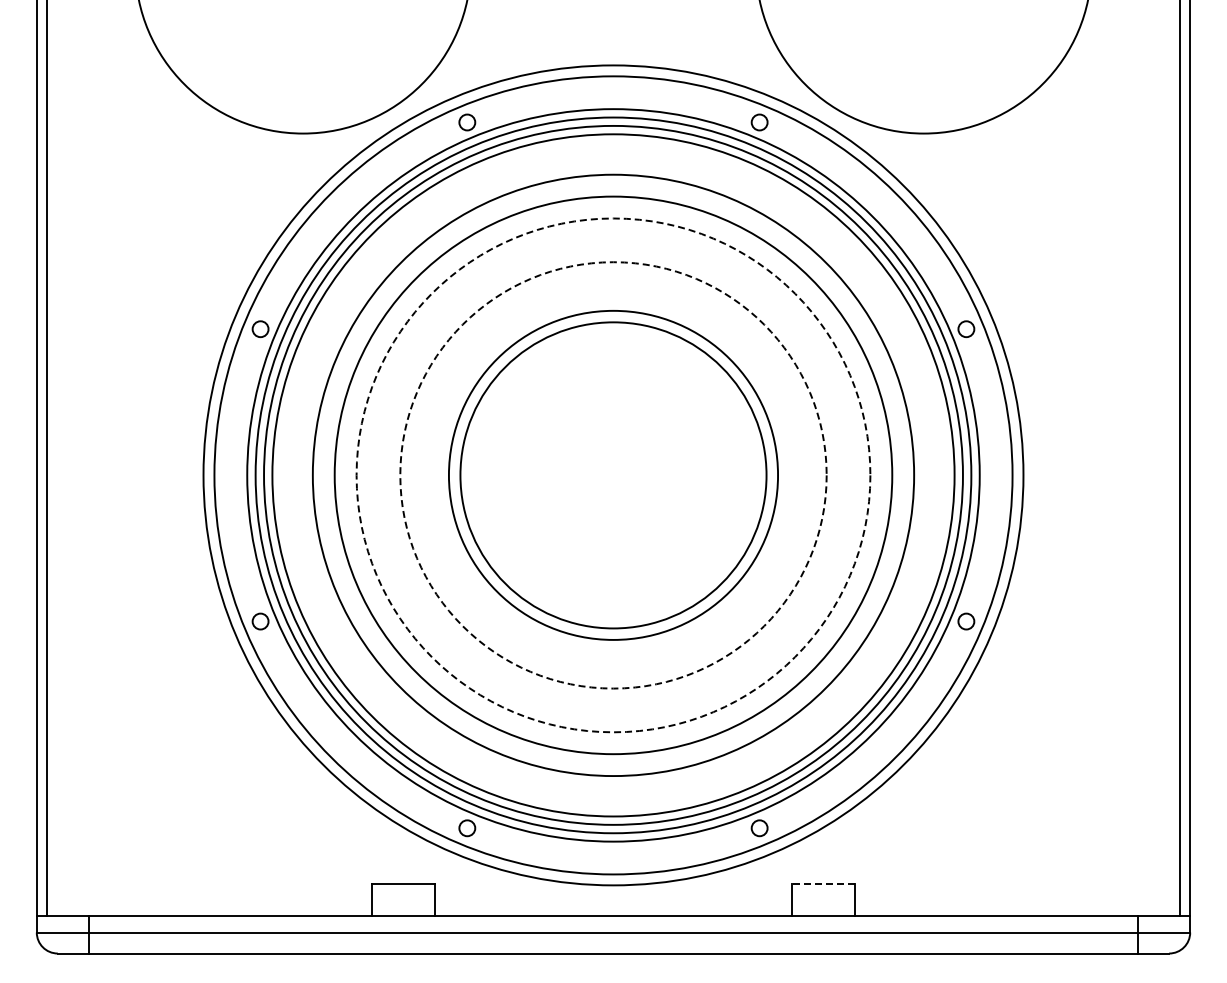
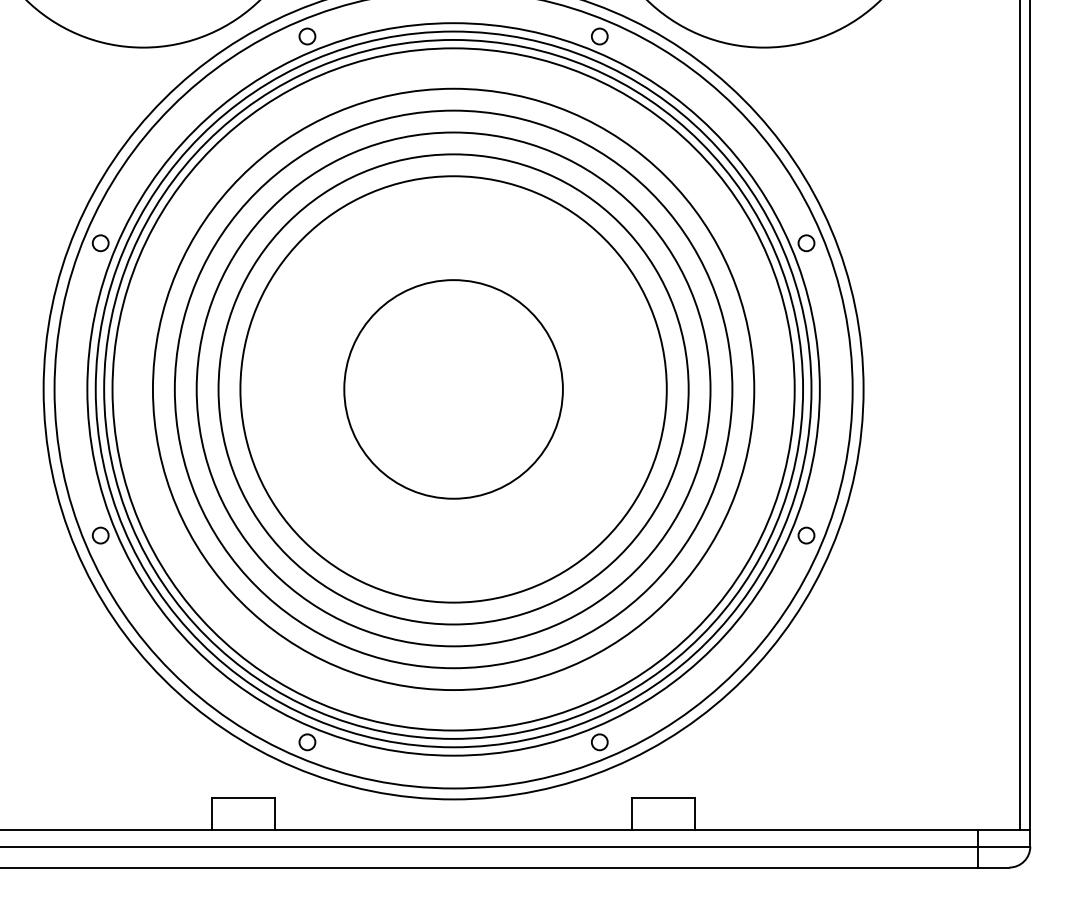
circle: (613, 475) -> (453, 389), dashed -> solid
circle: (613, 475) -> (453, 389), dashed -> solid
circle: (613, 475) -> (453, 389), size x0.71
circle: (613, 475) -> (453, 389), size x1.43
line: (822, 884) -> (662, 798), dashed -> solid

